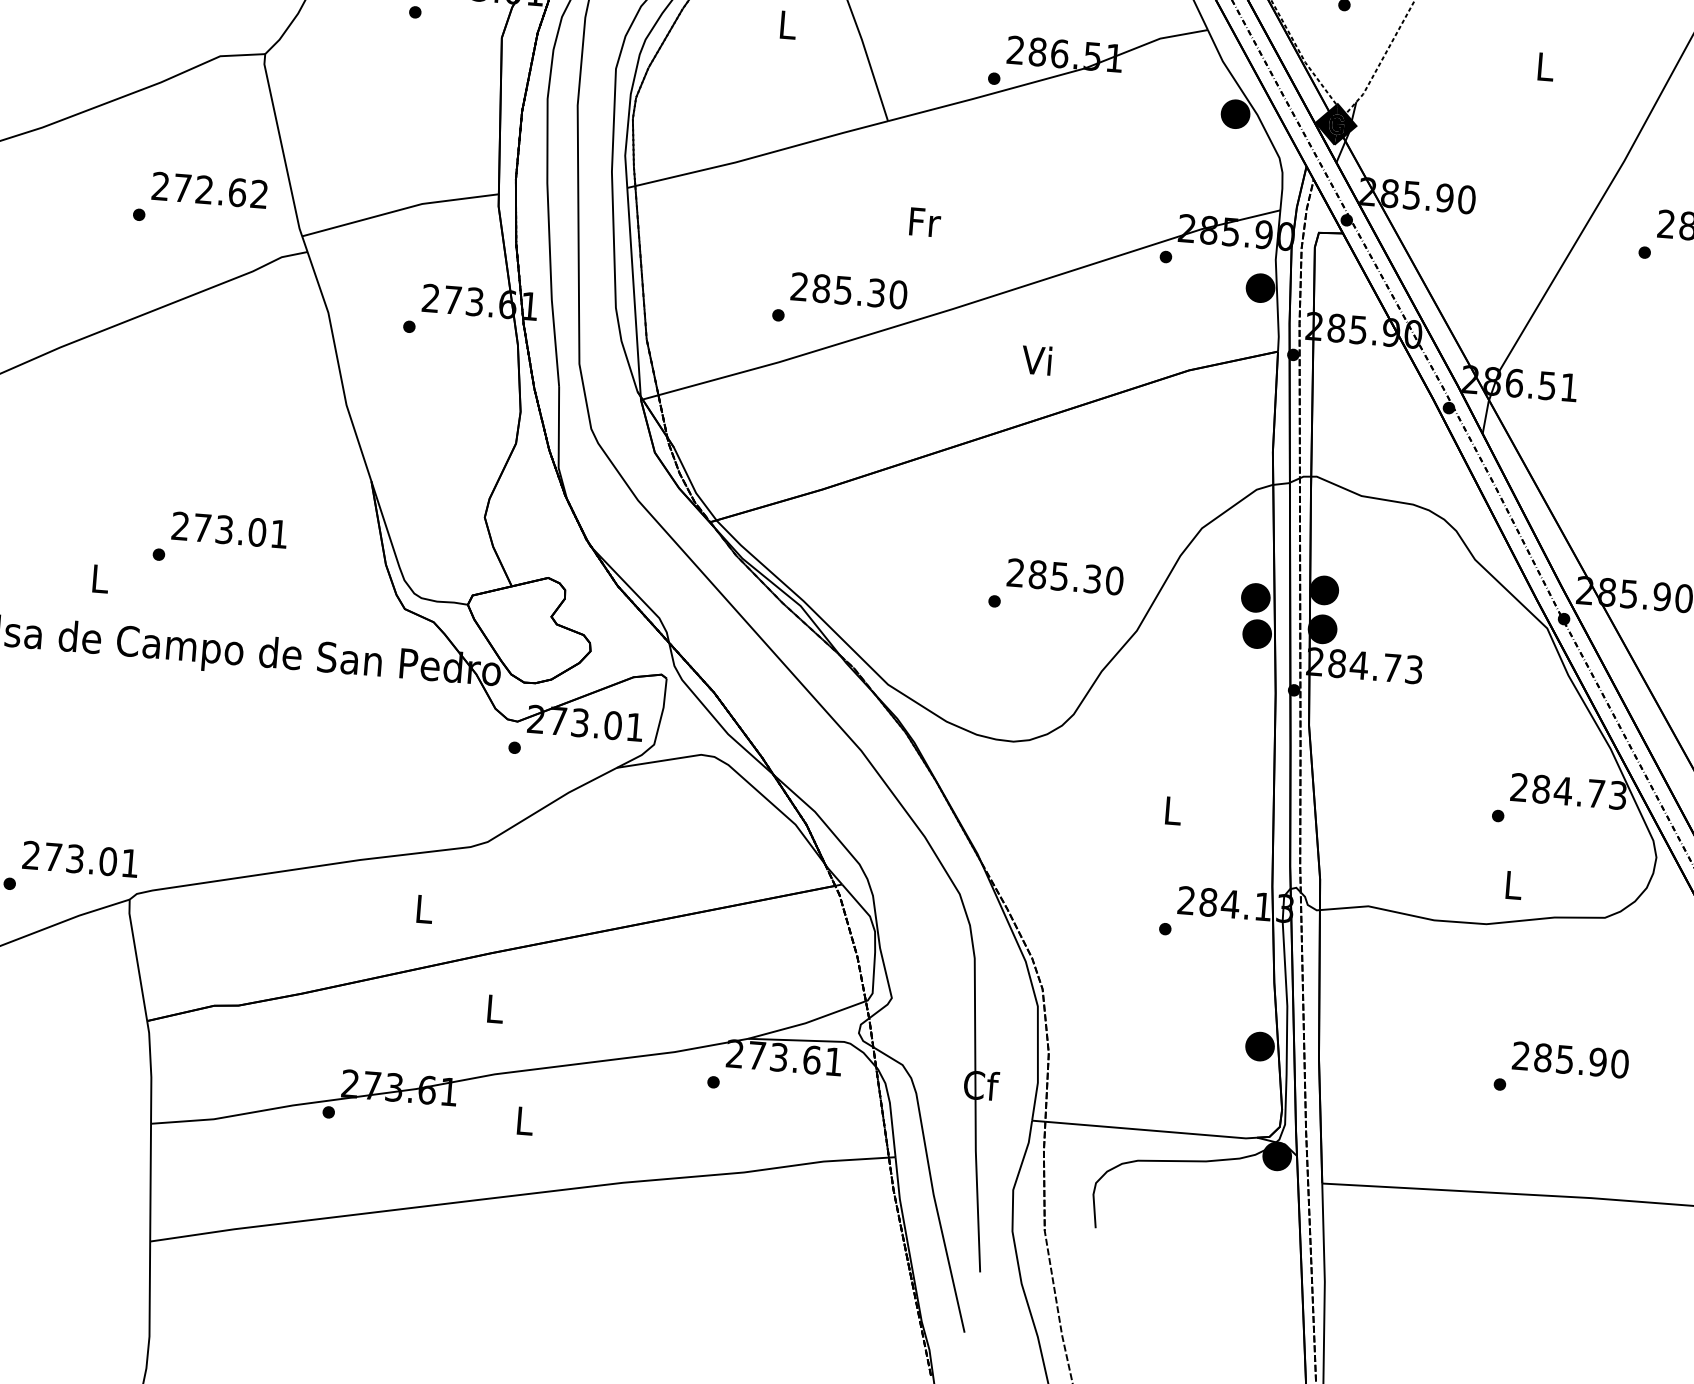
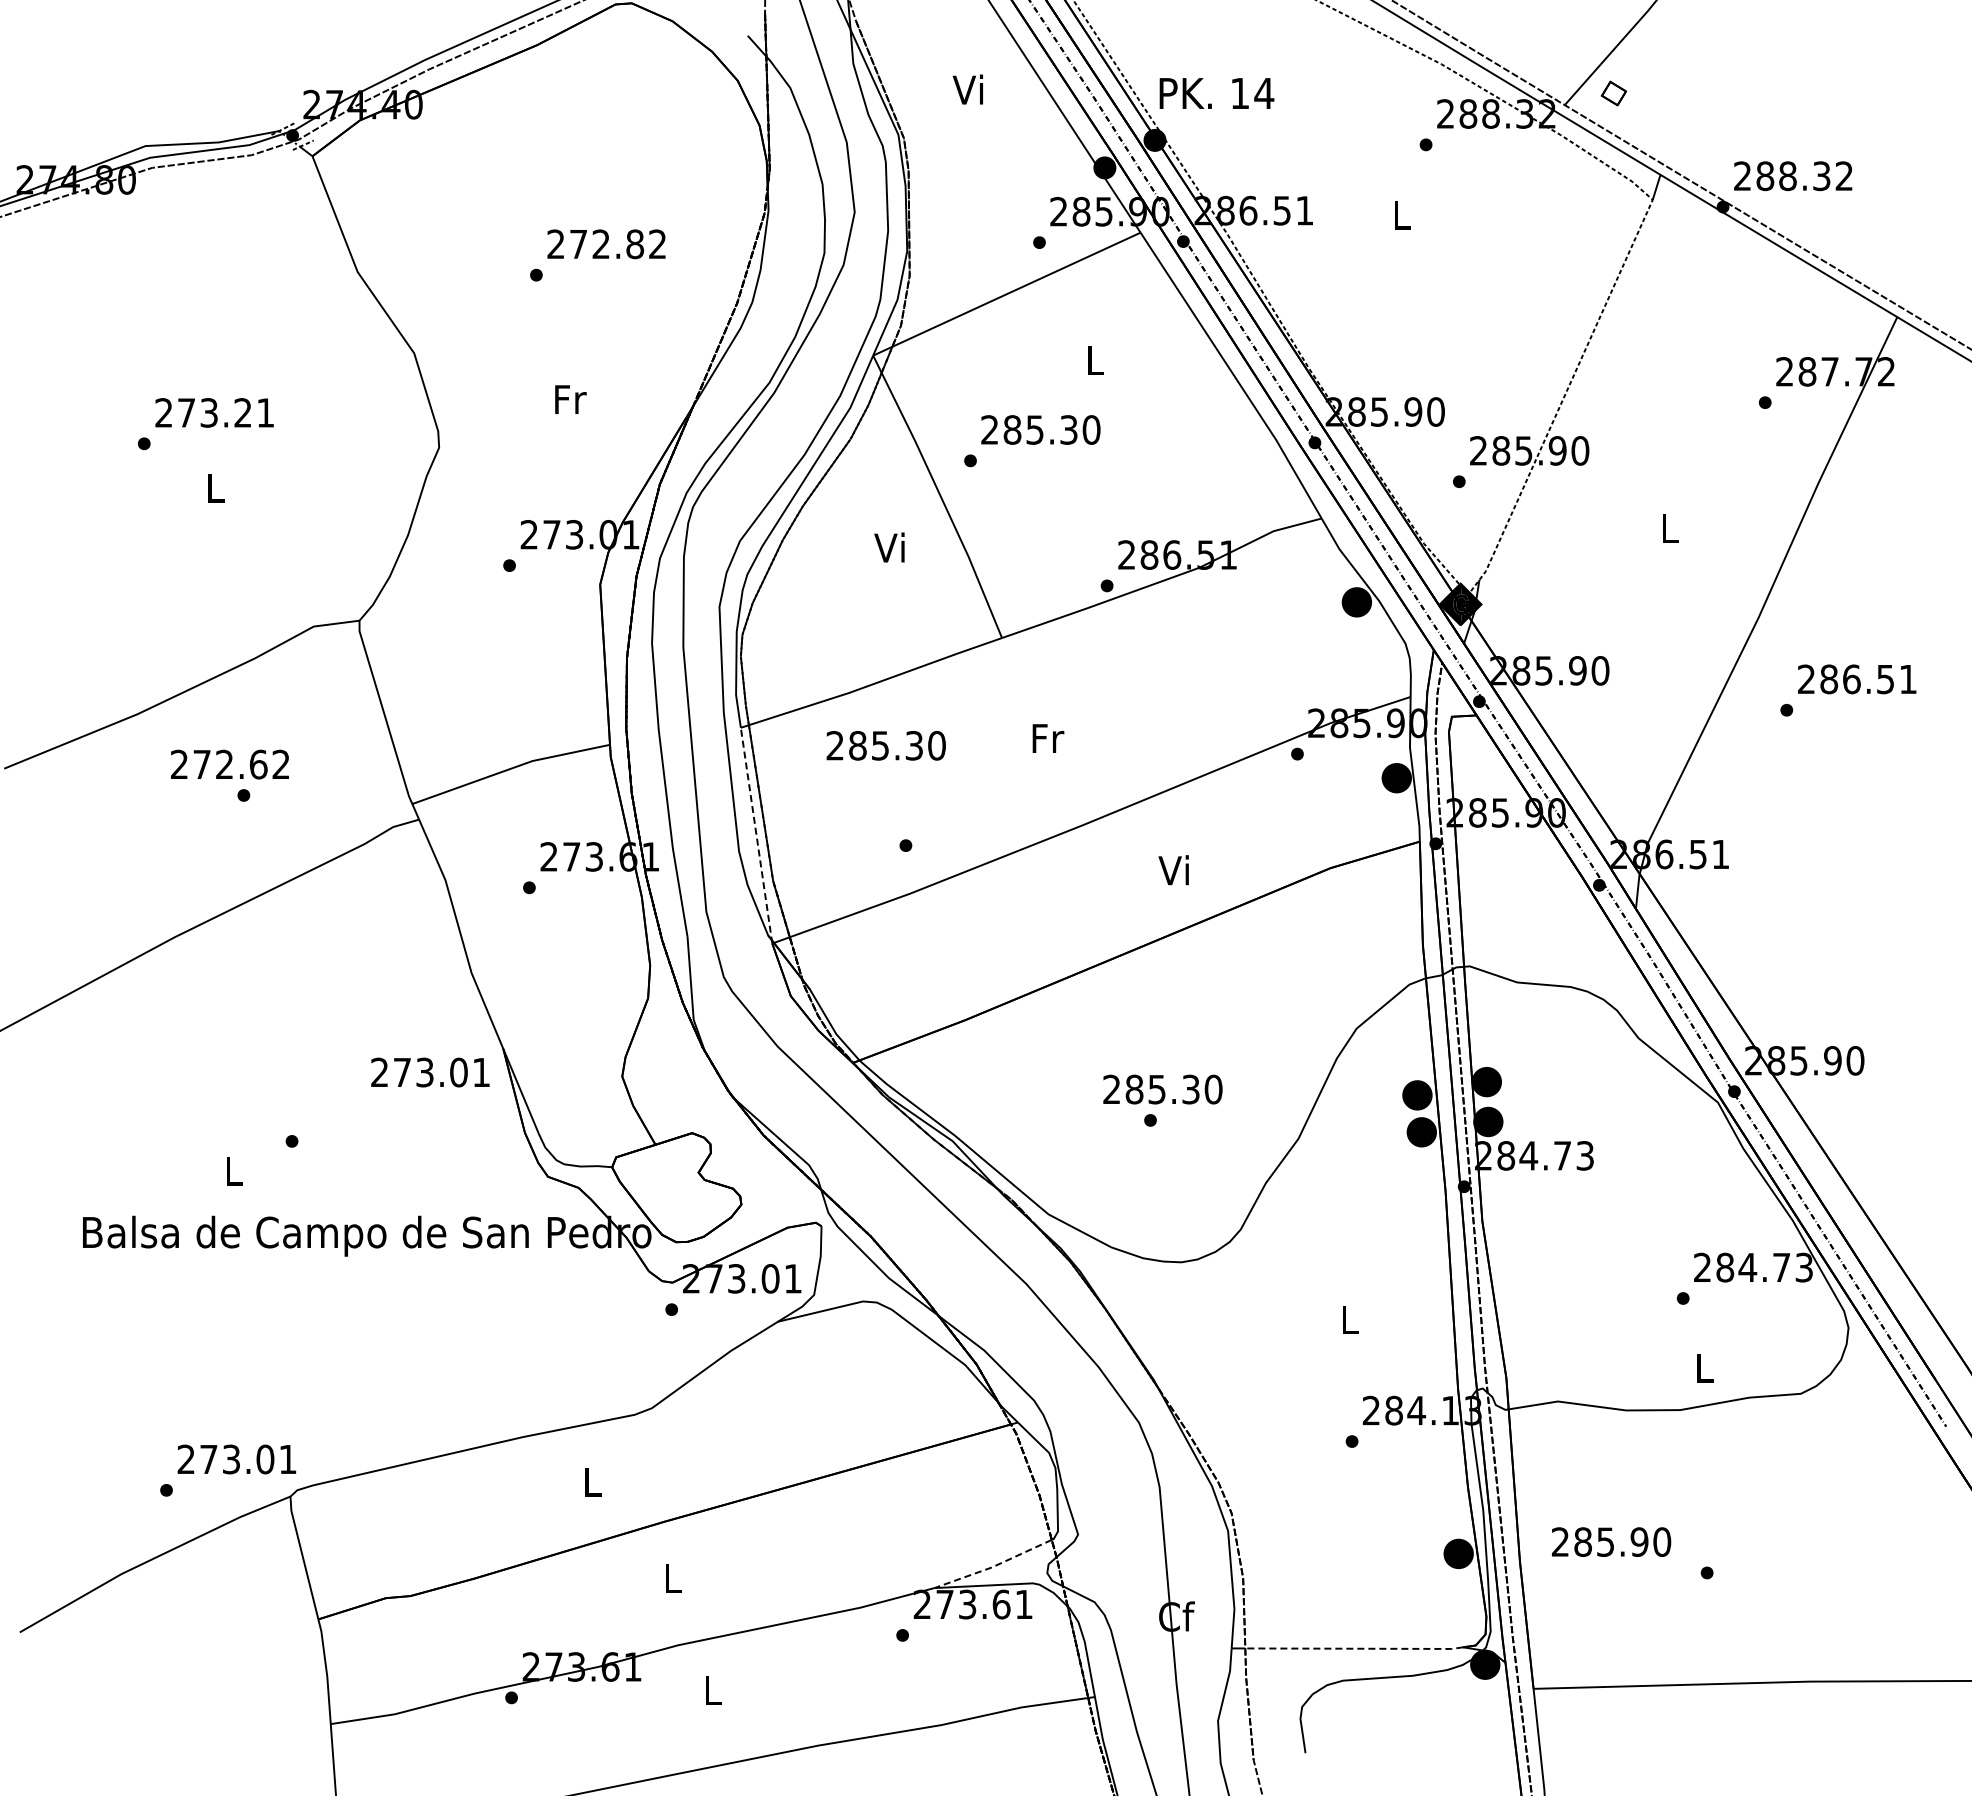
text: (785, 24) -> (889, 547), L -> Vi
text: (209, 190) -> (229, 764), moved
text: (848, 290) -> (885, 745), moved
line: (634, 293) -> (756, 835), solid -> dashed
text: (229, 530) -> (430, 1072), moved
text: (1064, 576) -> (1162, 1089), moved
line: (806, 1023) -> (992, 1567), solid -> dashed
text: (1570, 1059) -> (1611, 1541), moved
line: (1152, 1130) -> (1355, 1648), solid -> dashed

